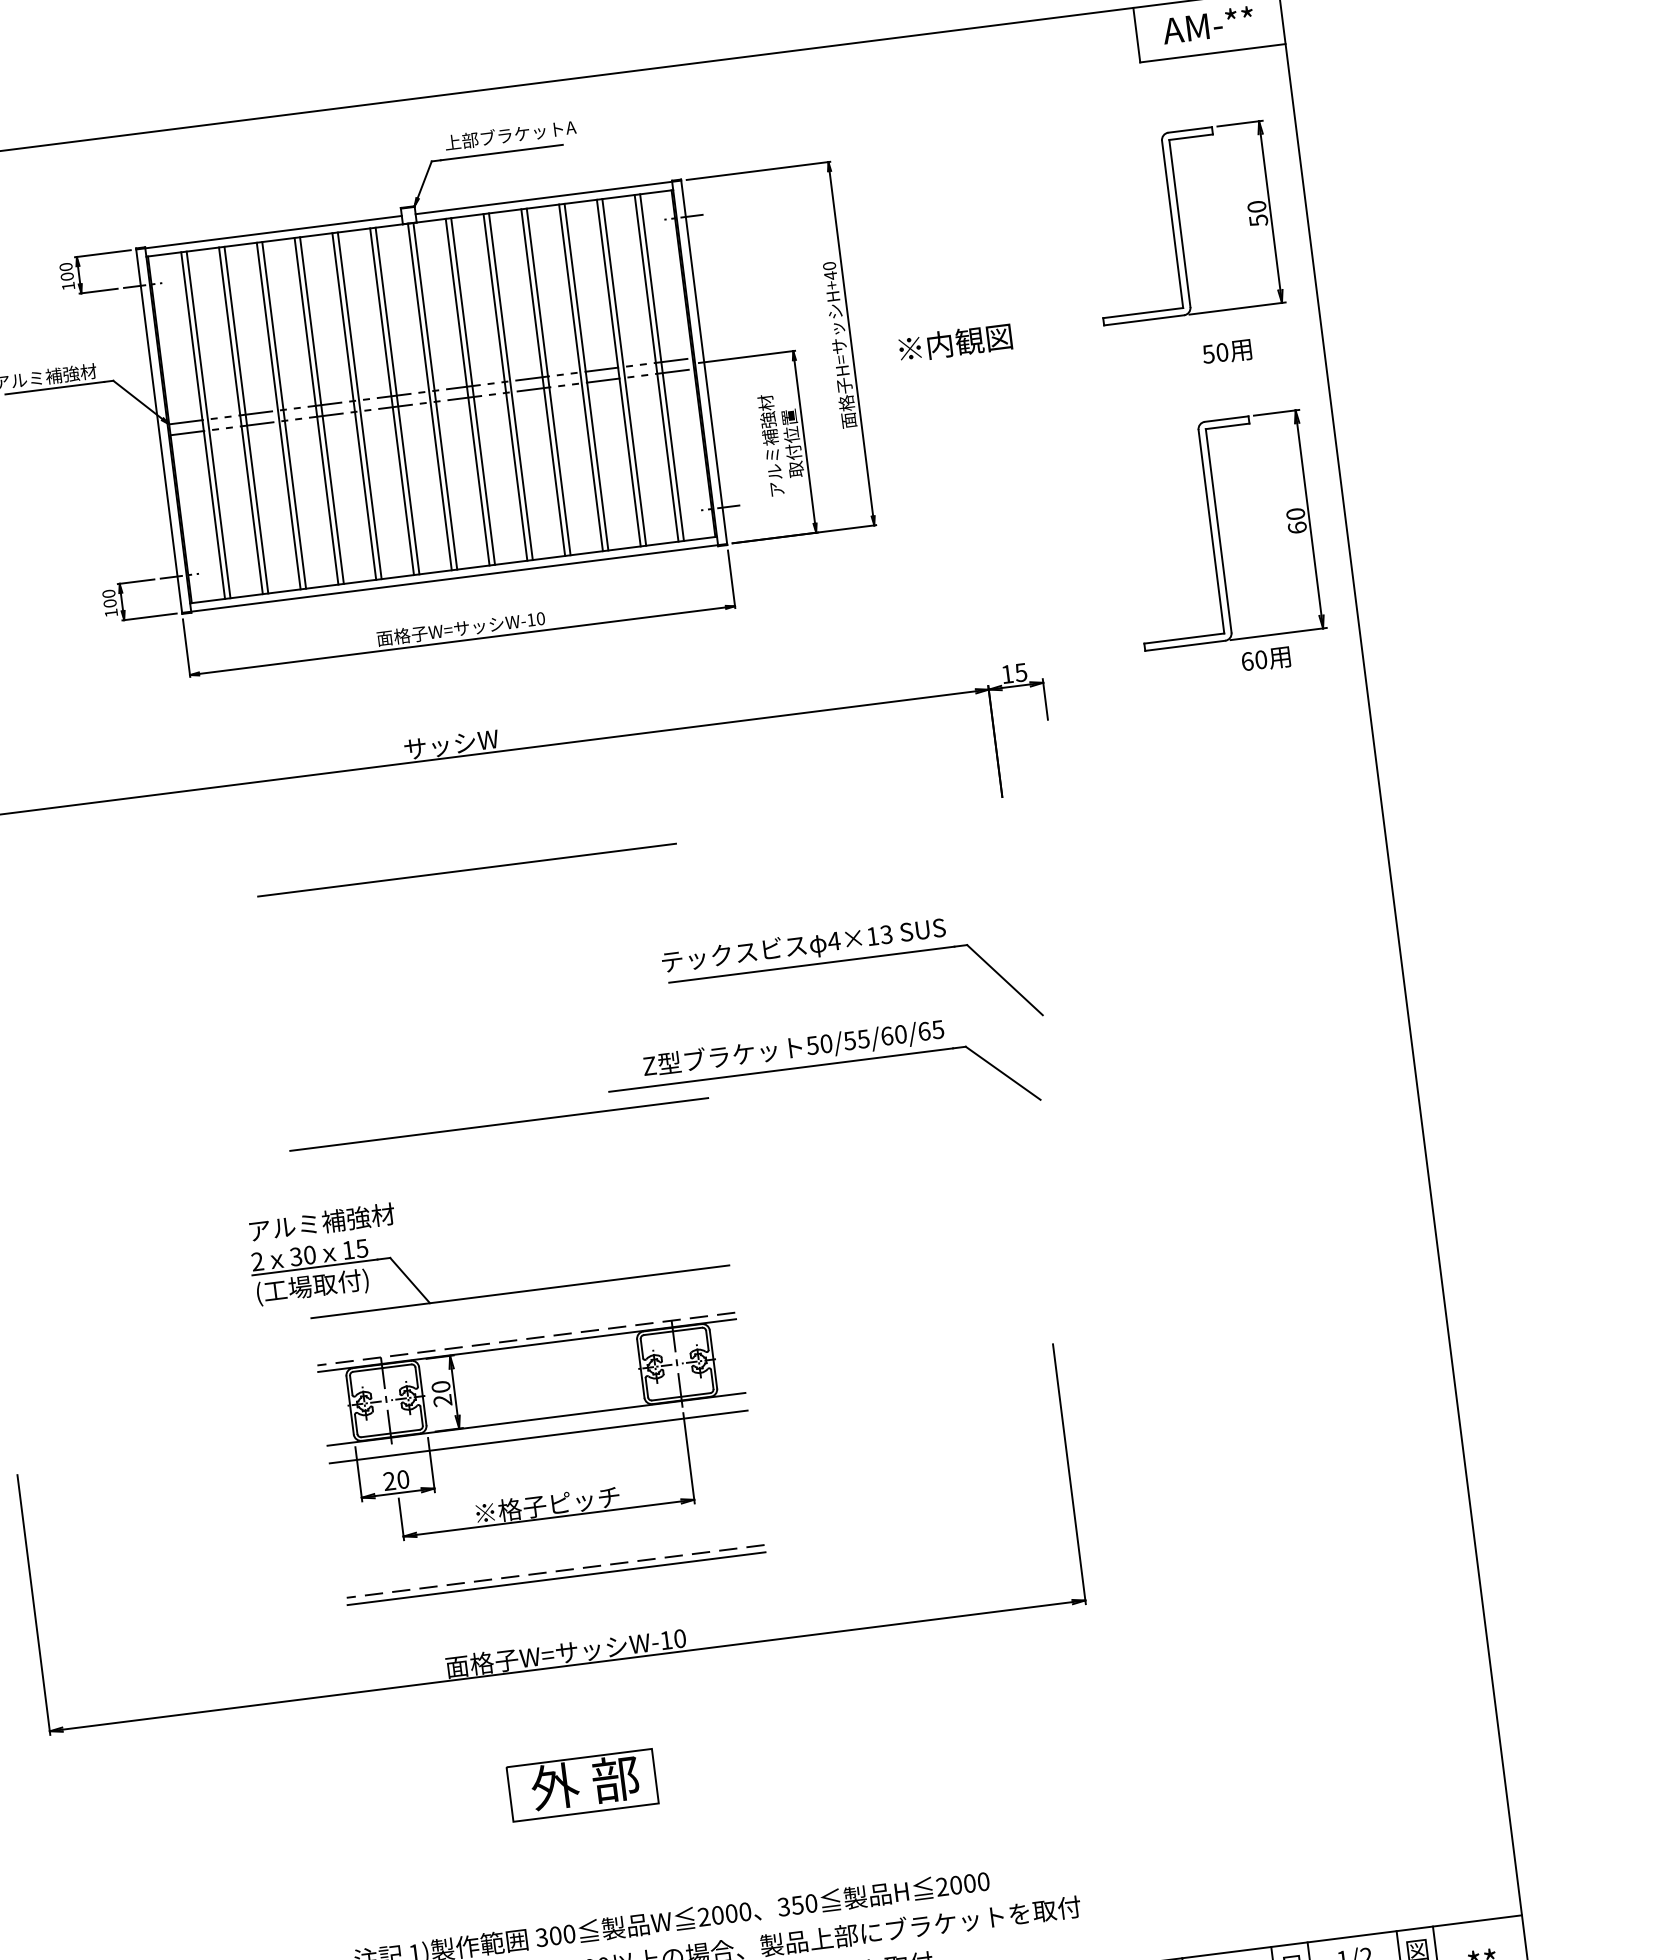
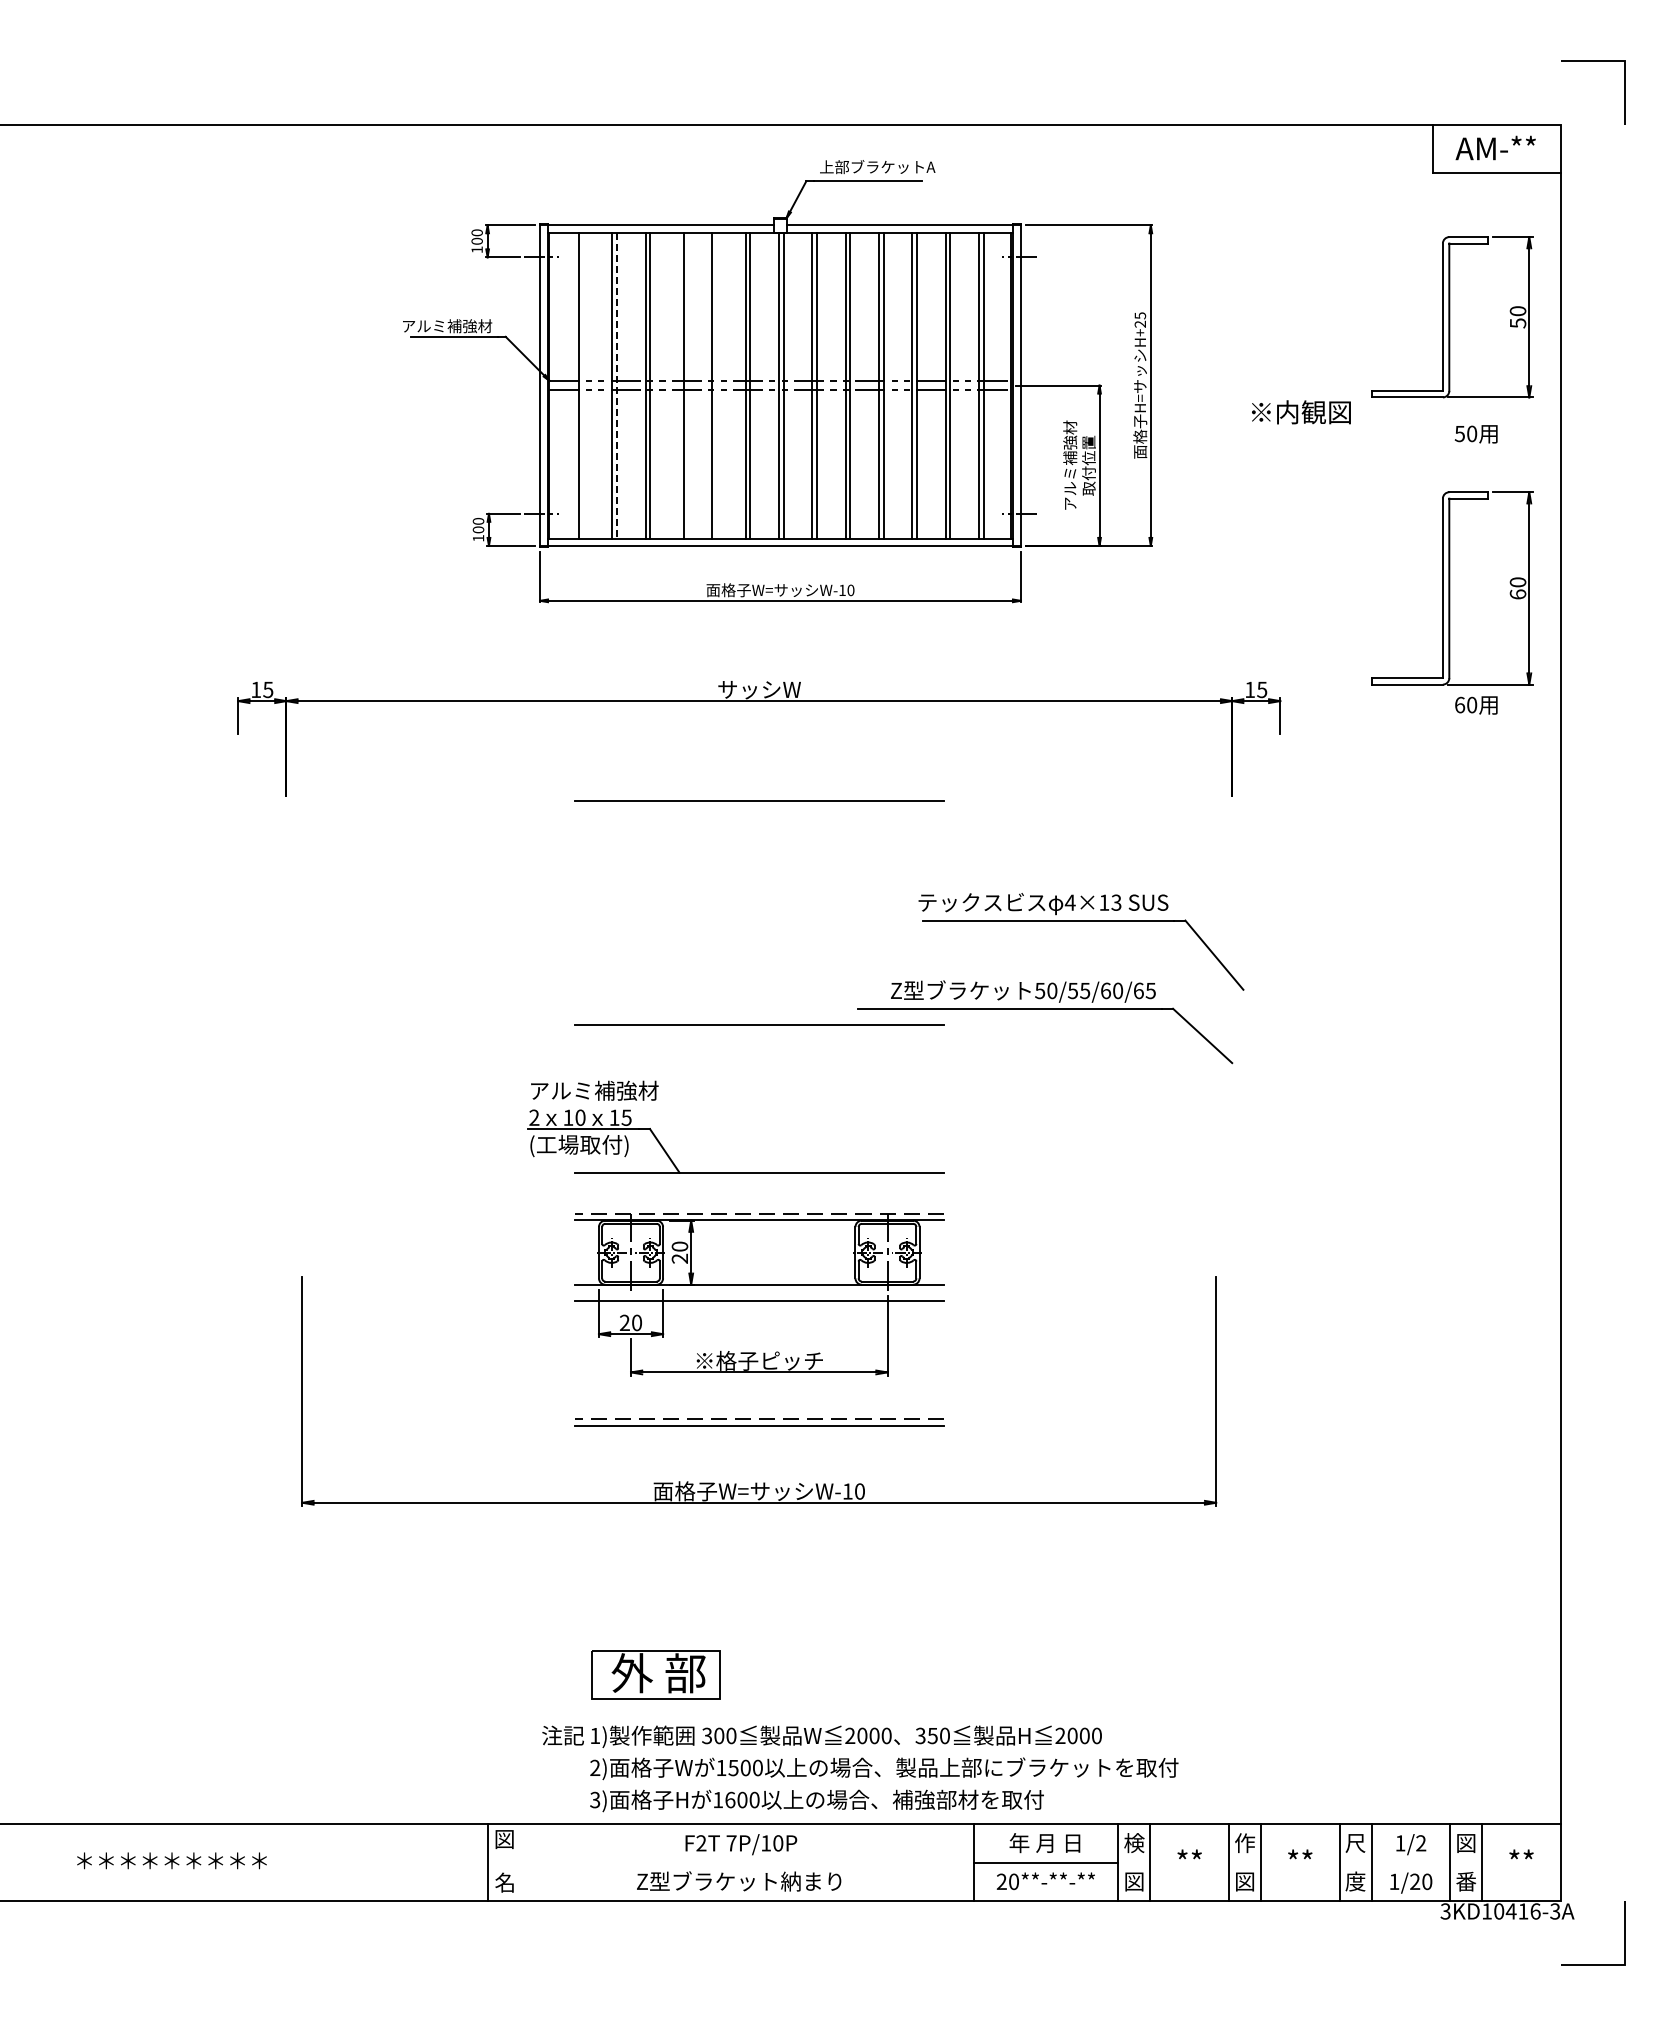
text: (829, 271) -> (1139, 320), H+40 -> H+25
text: (955, 343) -> (1301, 412), moved
line: (360, 405) -> (717, 385), removed
line: (316, 411) -> (678, 385), removed
line: (245, 420) -> (616, 385), solid -> dashed
line: (208, 424) -> (583, 385), removed
text: (296, 1256) -> (568, 1117), 30 -> 10
part: (581, 1784) -> (655, 1674), moved

